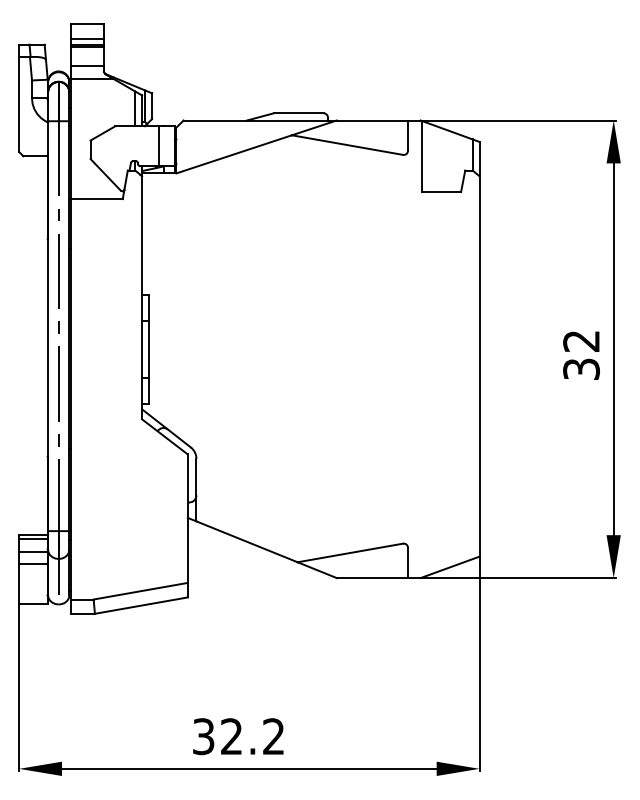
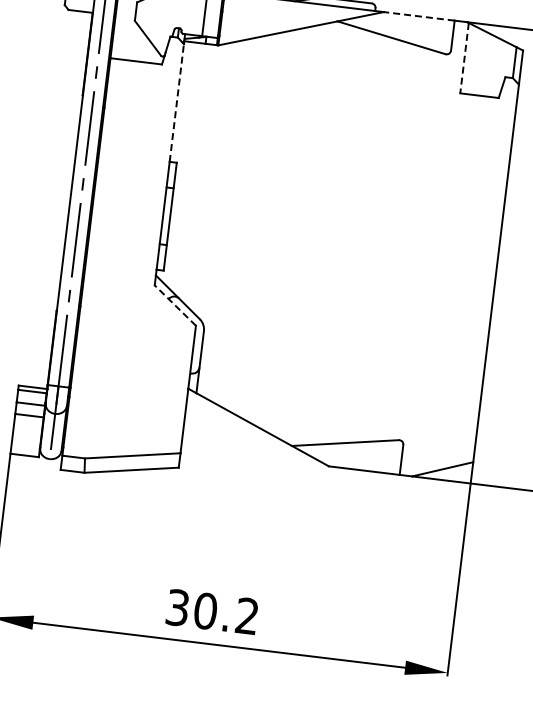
line: (372, 120) -> (419, 16), solid -> dashed
line: (422, 157) -> (464, 59), solid -> dashed
line: (142, 235) -> (177, 102), solid -> dashed
line: (164, 436) -> (174, 305), solid -> dashed
text: (231, 736) -> (205, 610), 32.2 -> 30.2

